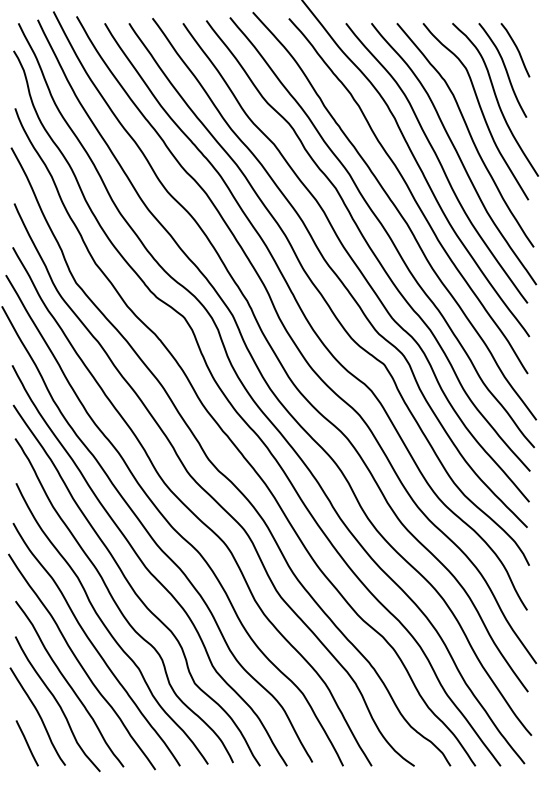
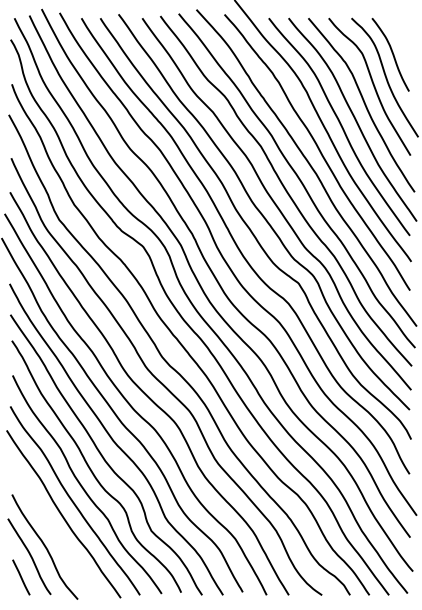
curve: (516, 50) -> (401, 39), removed
curve: (68, 684) -> (53, 531), removed

